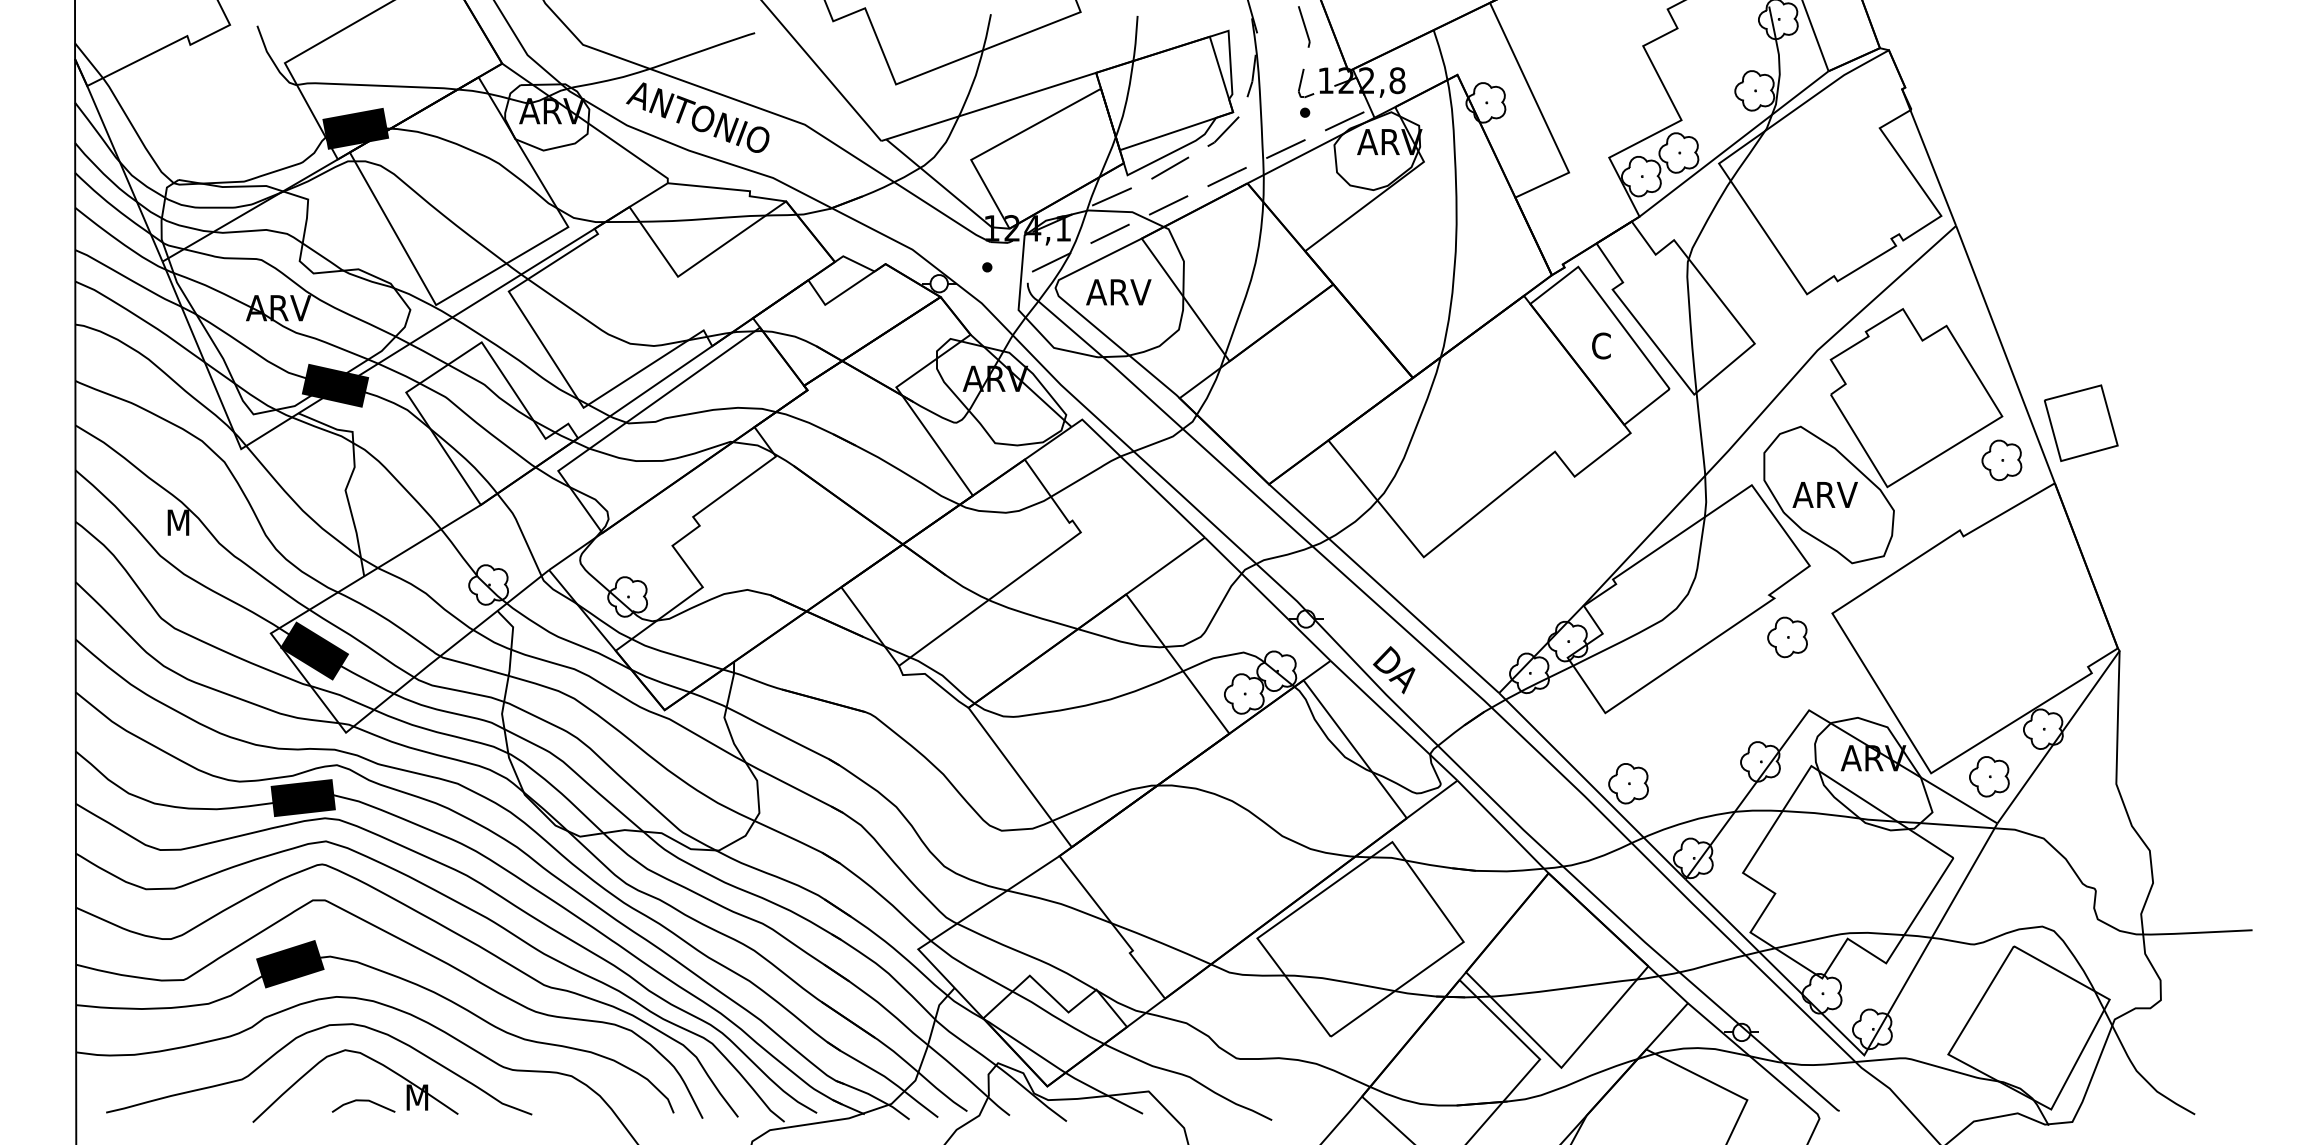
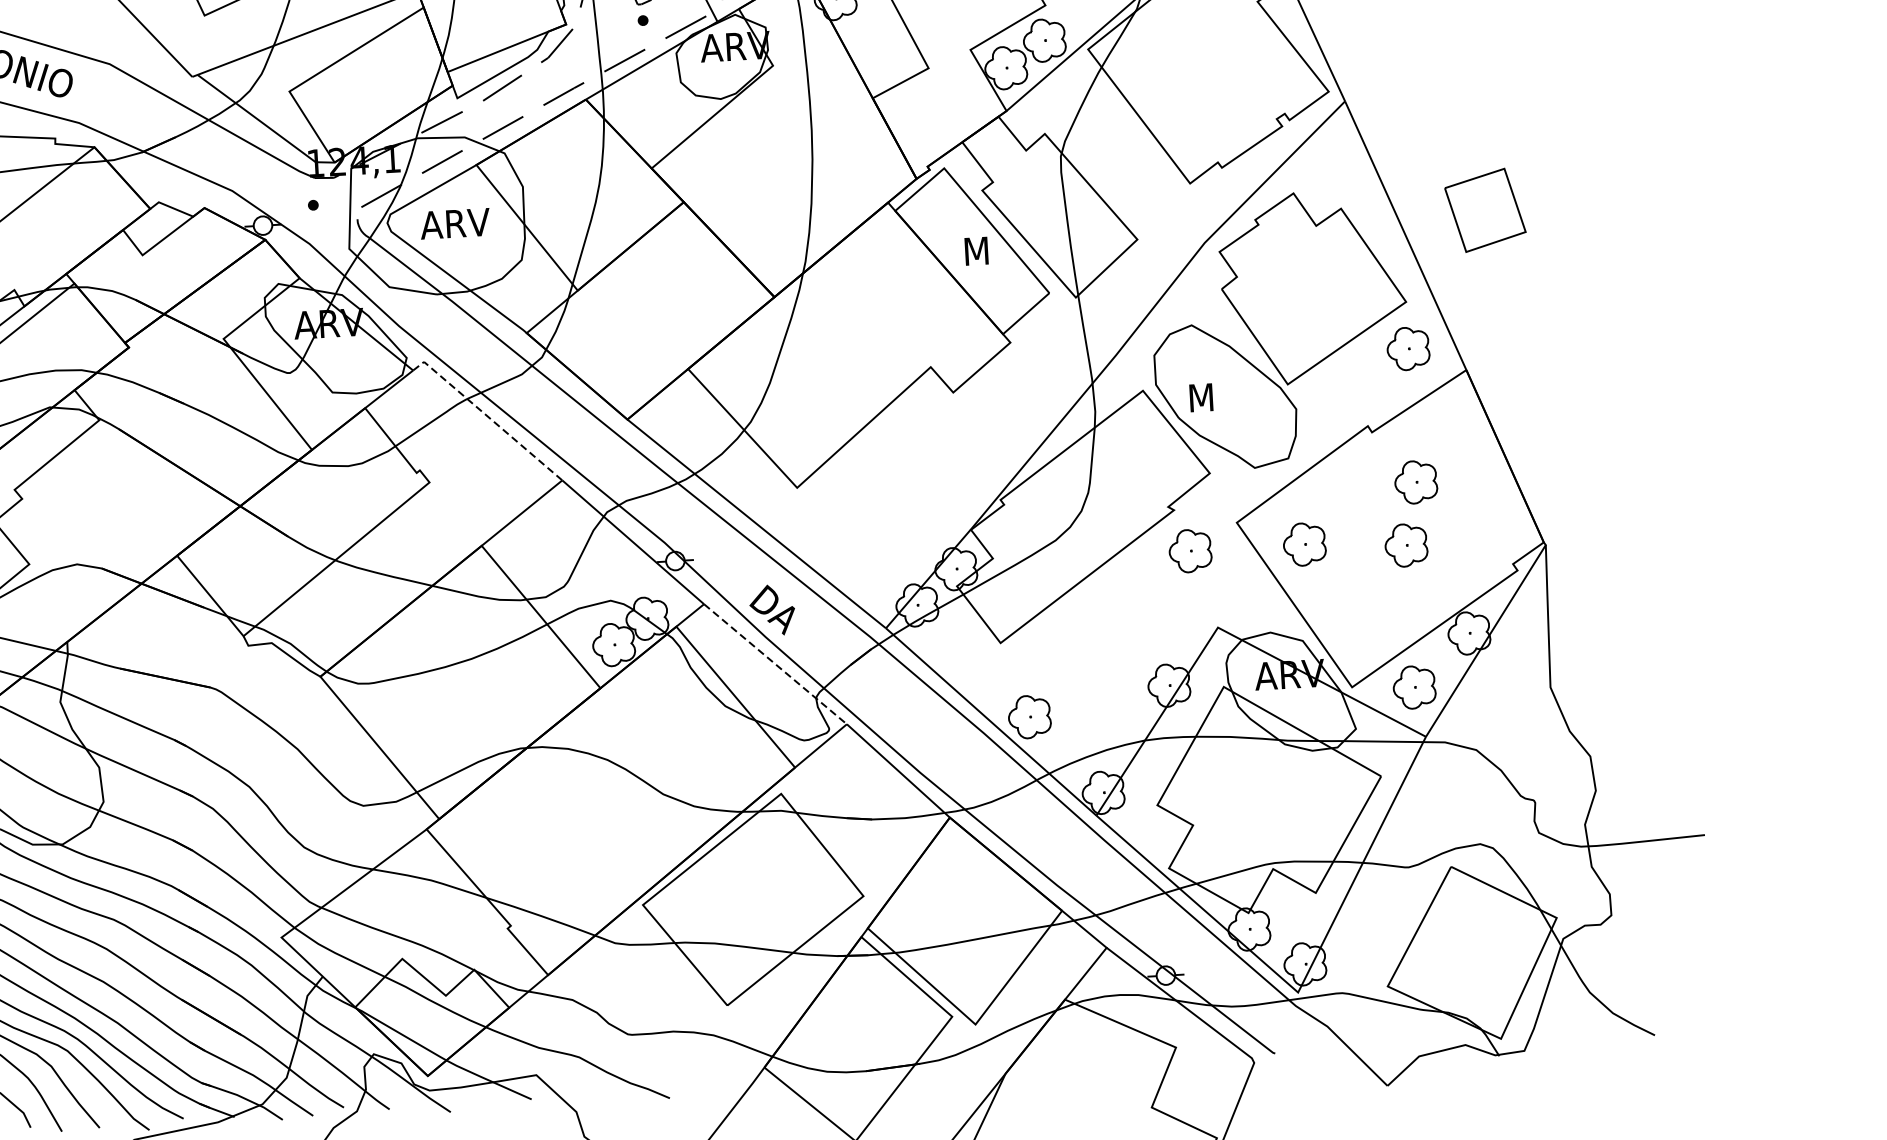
text: (1603, 345) -> (975, 250), C -> M
part: (2081, 422) -> (1485, 209), moved
line: (1138, 474) -> (487, 417), solid -> dashed
text: (1824, 494) -> (1221, 396), ARV -> M
part: (2001, 585) -> (1415, 482), added
part: (1894, 637) -> (1304, 544), added
part: (1989, 643) -> (1406, 545), added
line: (1394, 721) -> (776, 665), solid -> dashed

